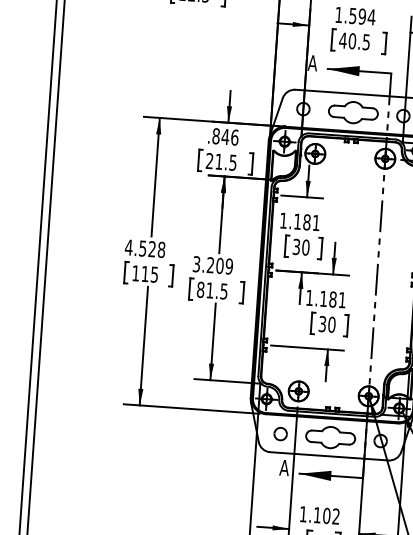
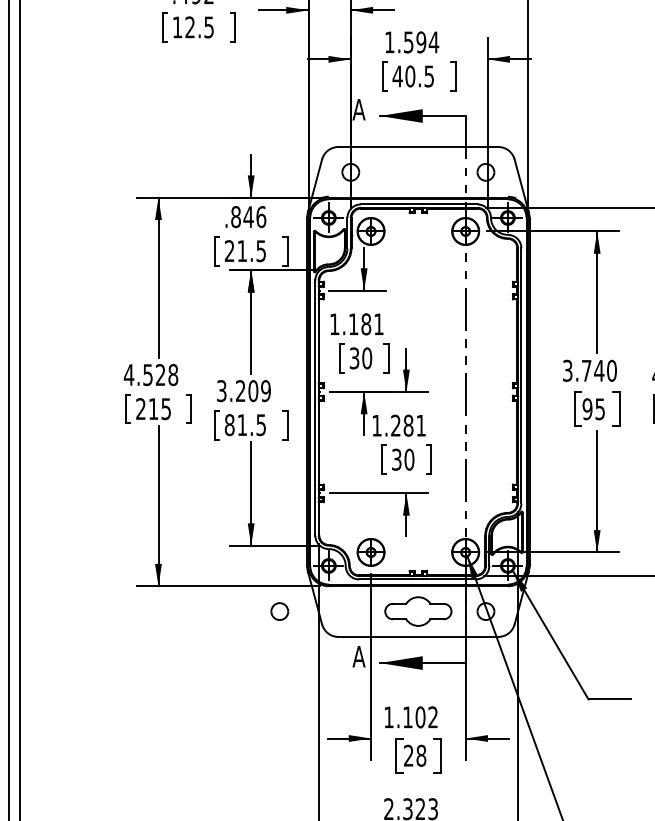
part: (353, 112) -> (418, 172), removed
text: (135, 272) -> (140, 408), 115 -> 215
text: (323, 298) -> (395, 425), 1.181 -> 1.281
part: (280, 434) -> (279, 611), moved

